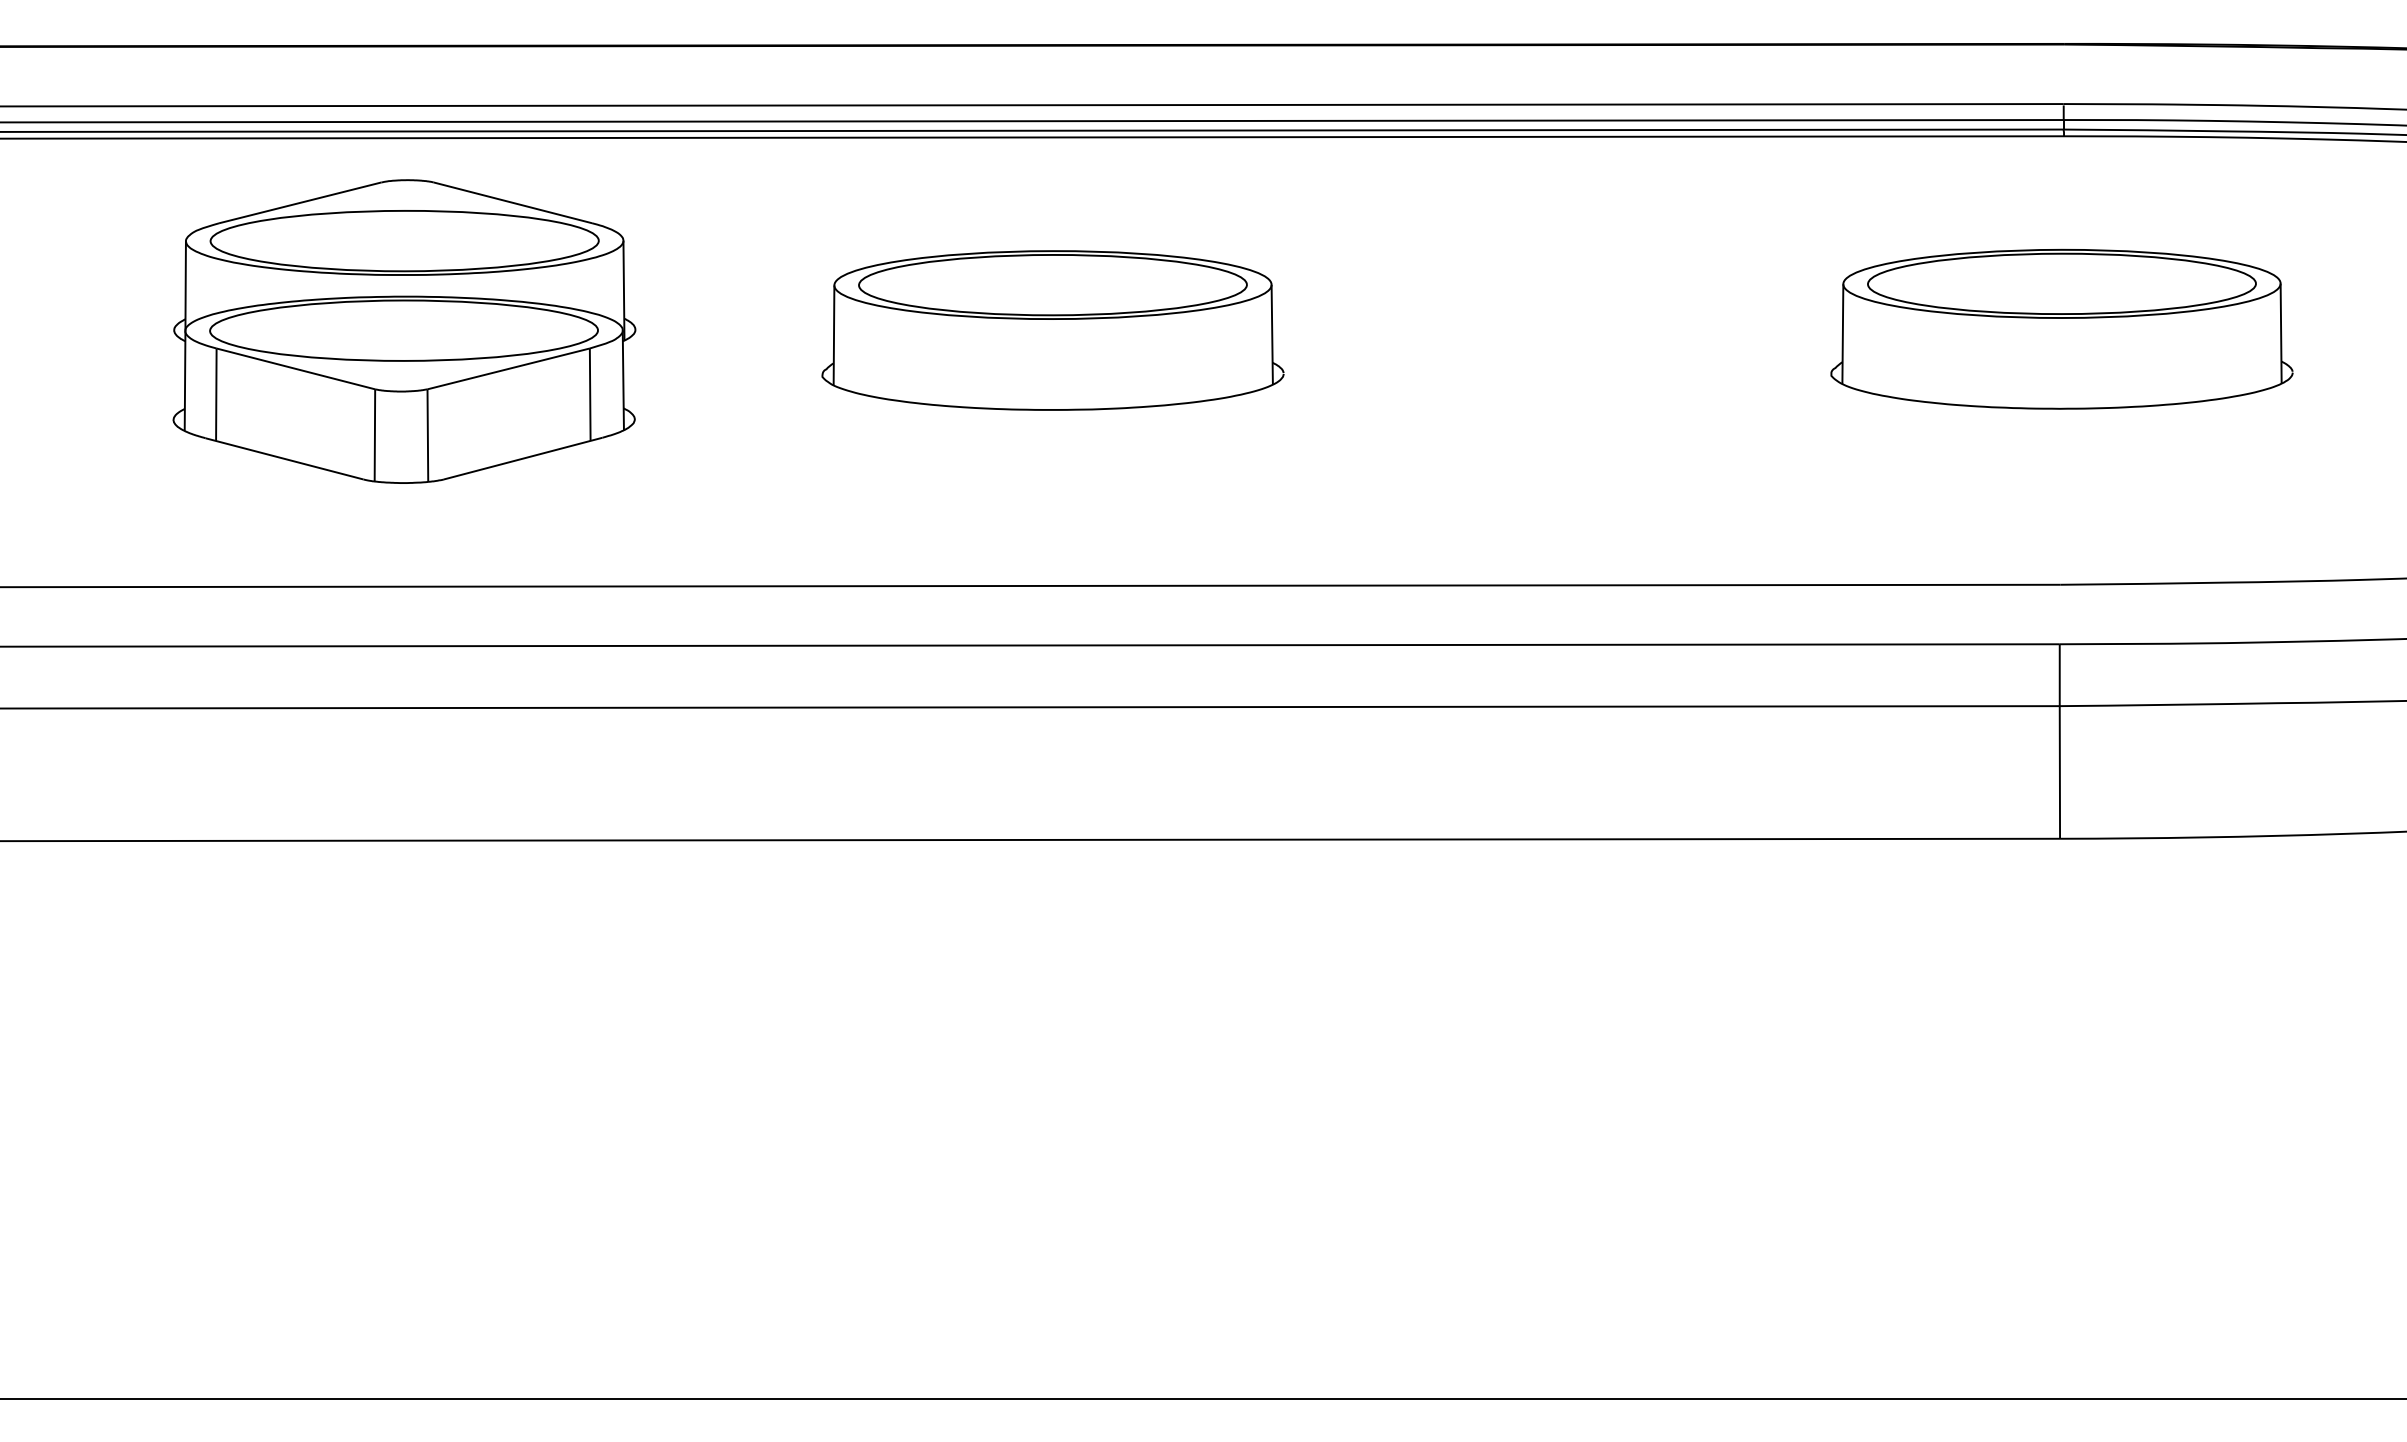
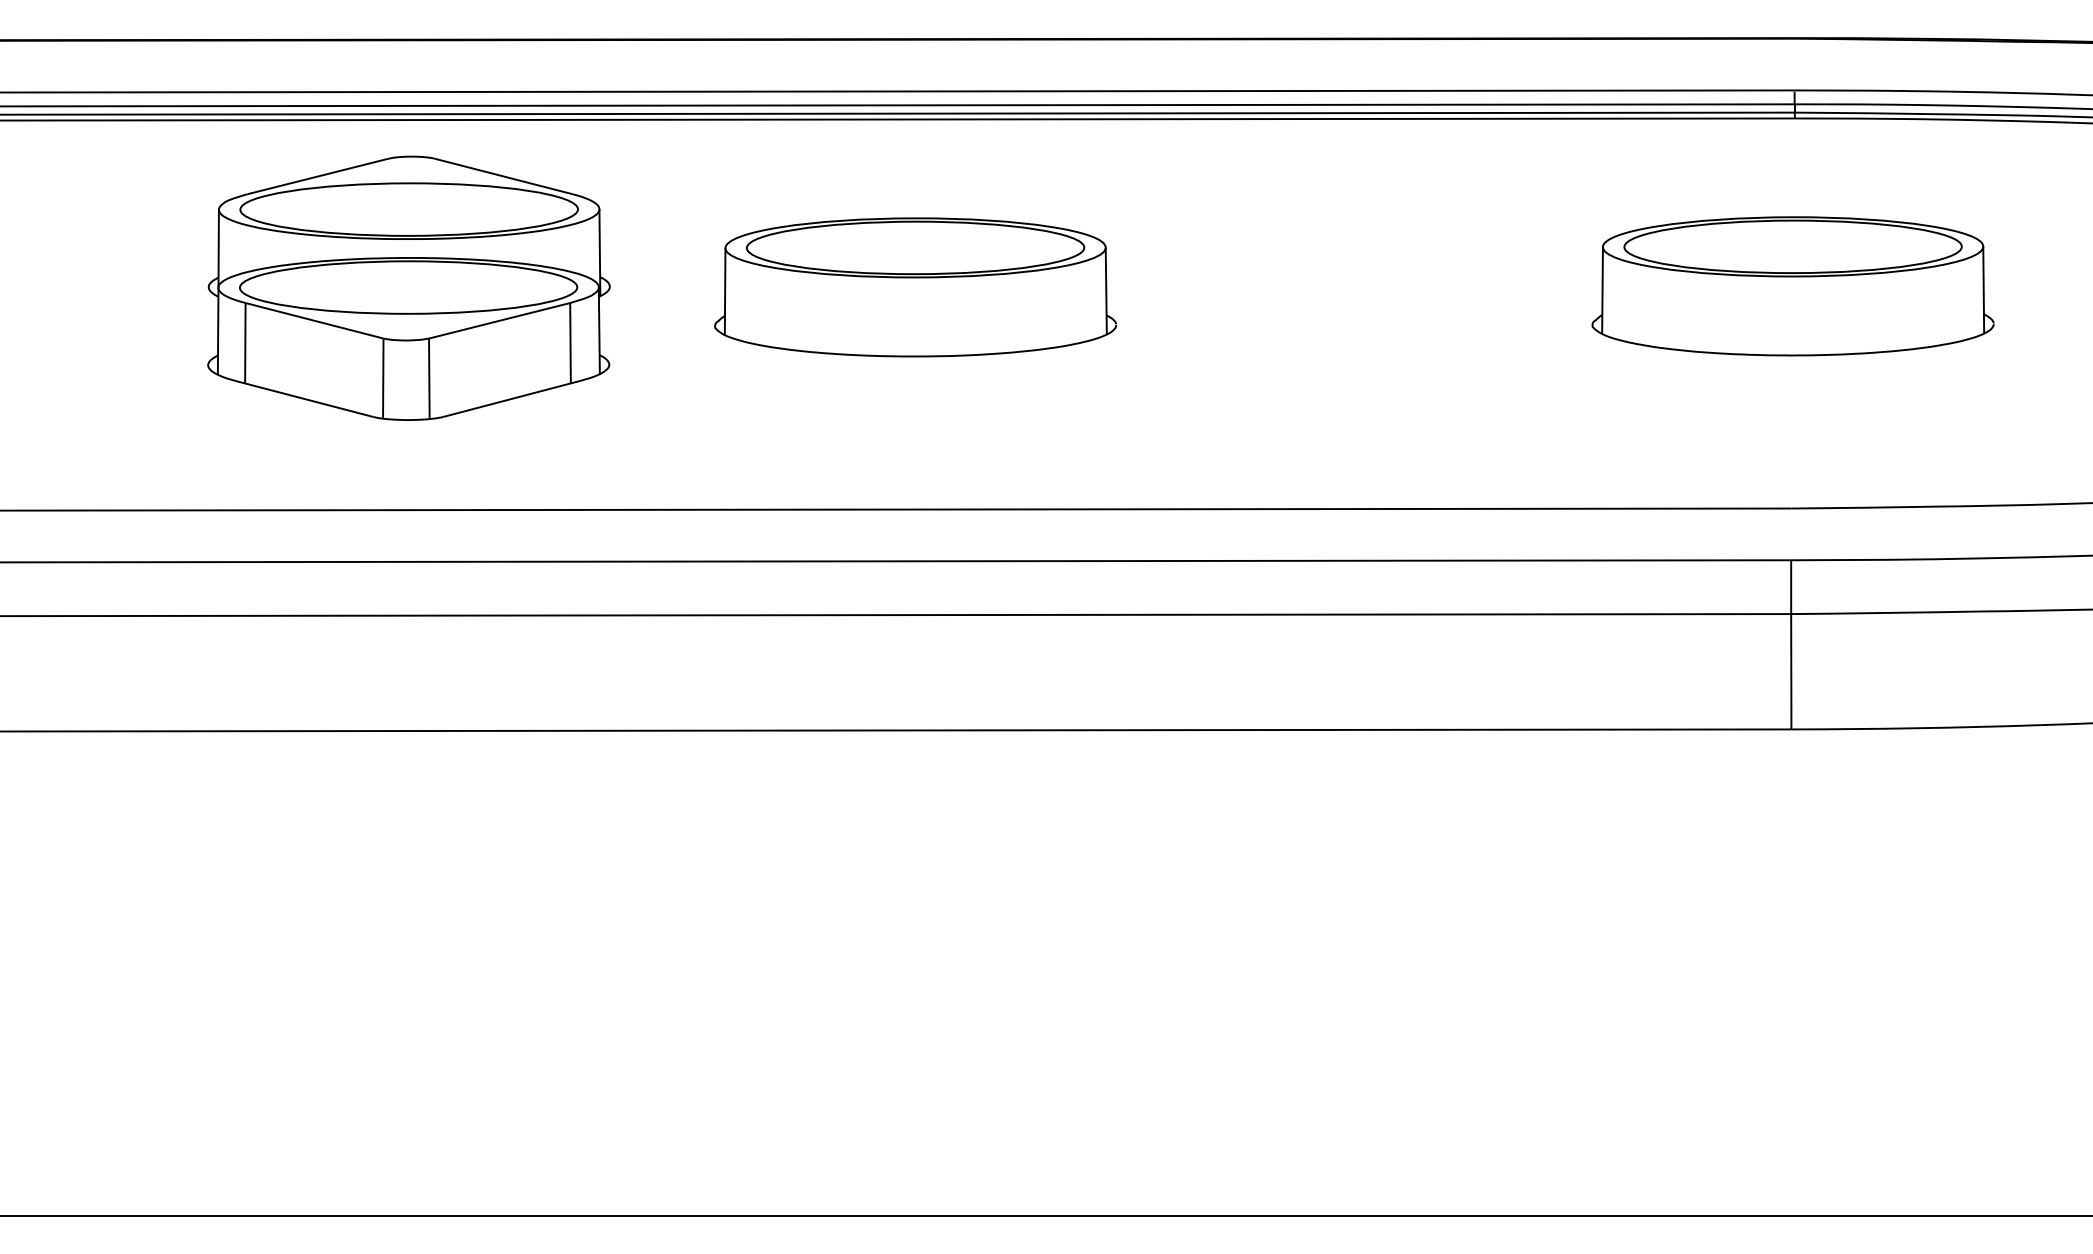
part: (404, 331) -> (409, 288), moved

